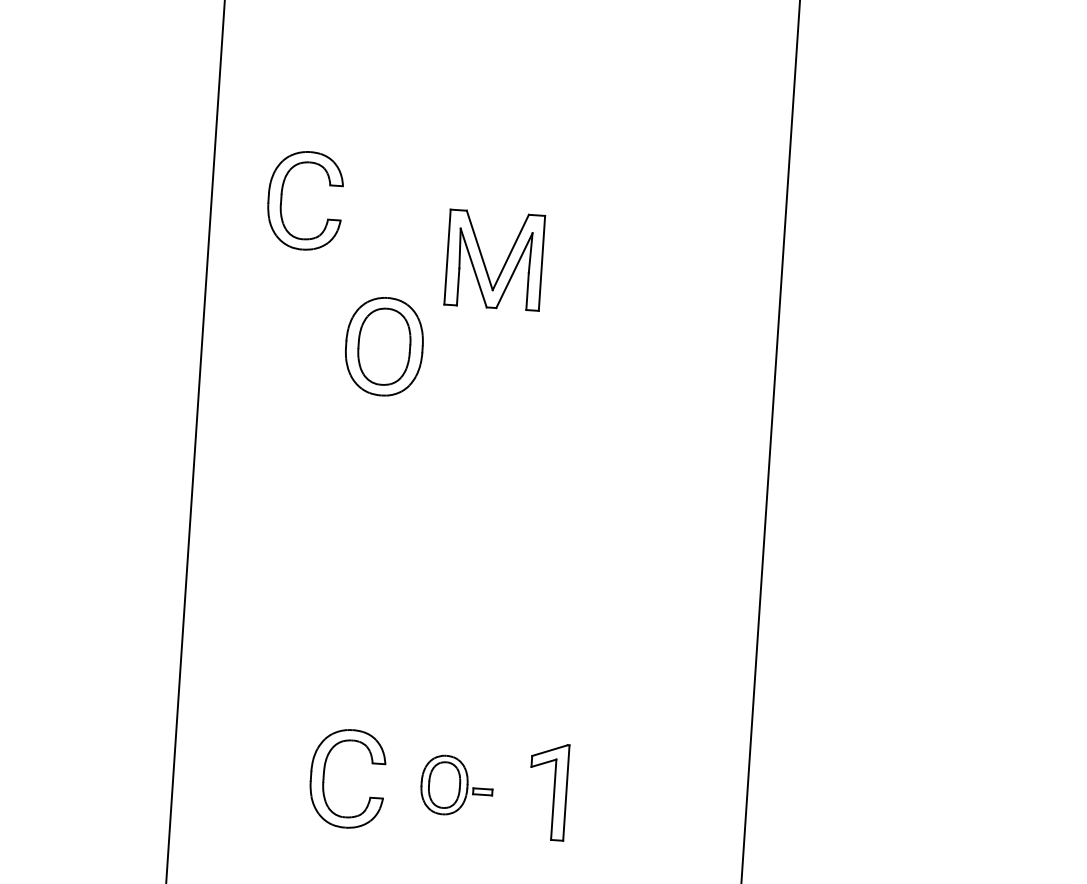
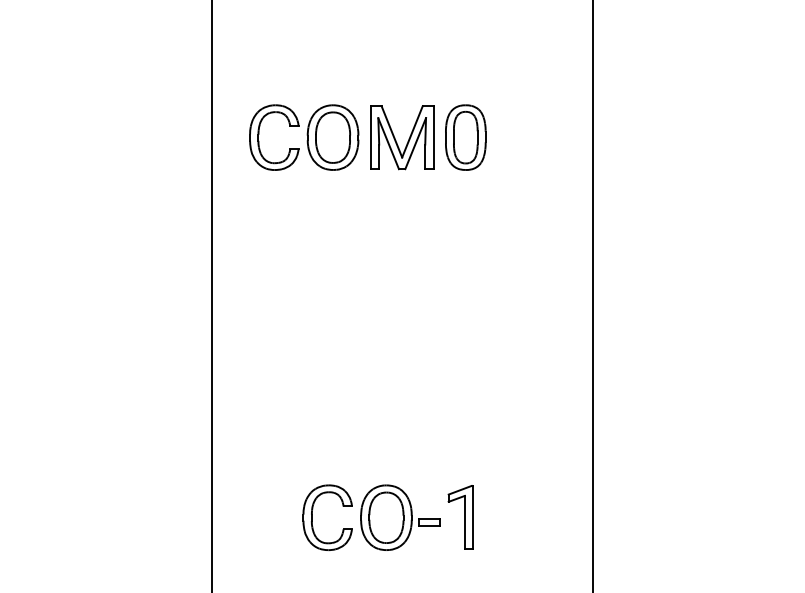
part: (593, 219) -> (465, 137), added
part: (504, 262) -> (408, 138), moved
part: (383, 346) -> (332, 137), moved
part: (457, 785) -> (400, 517), size x1.67

